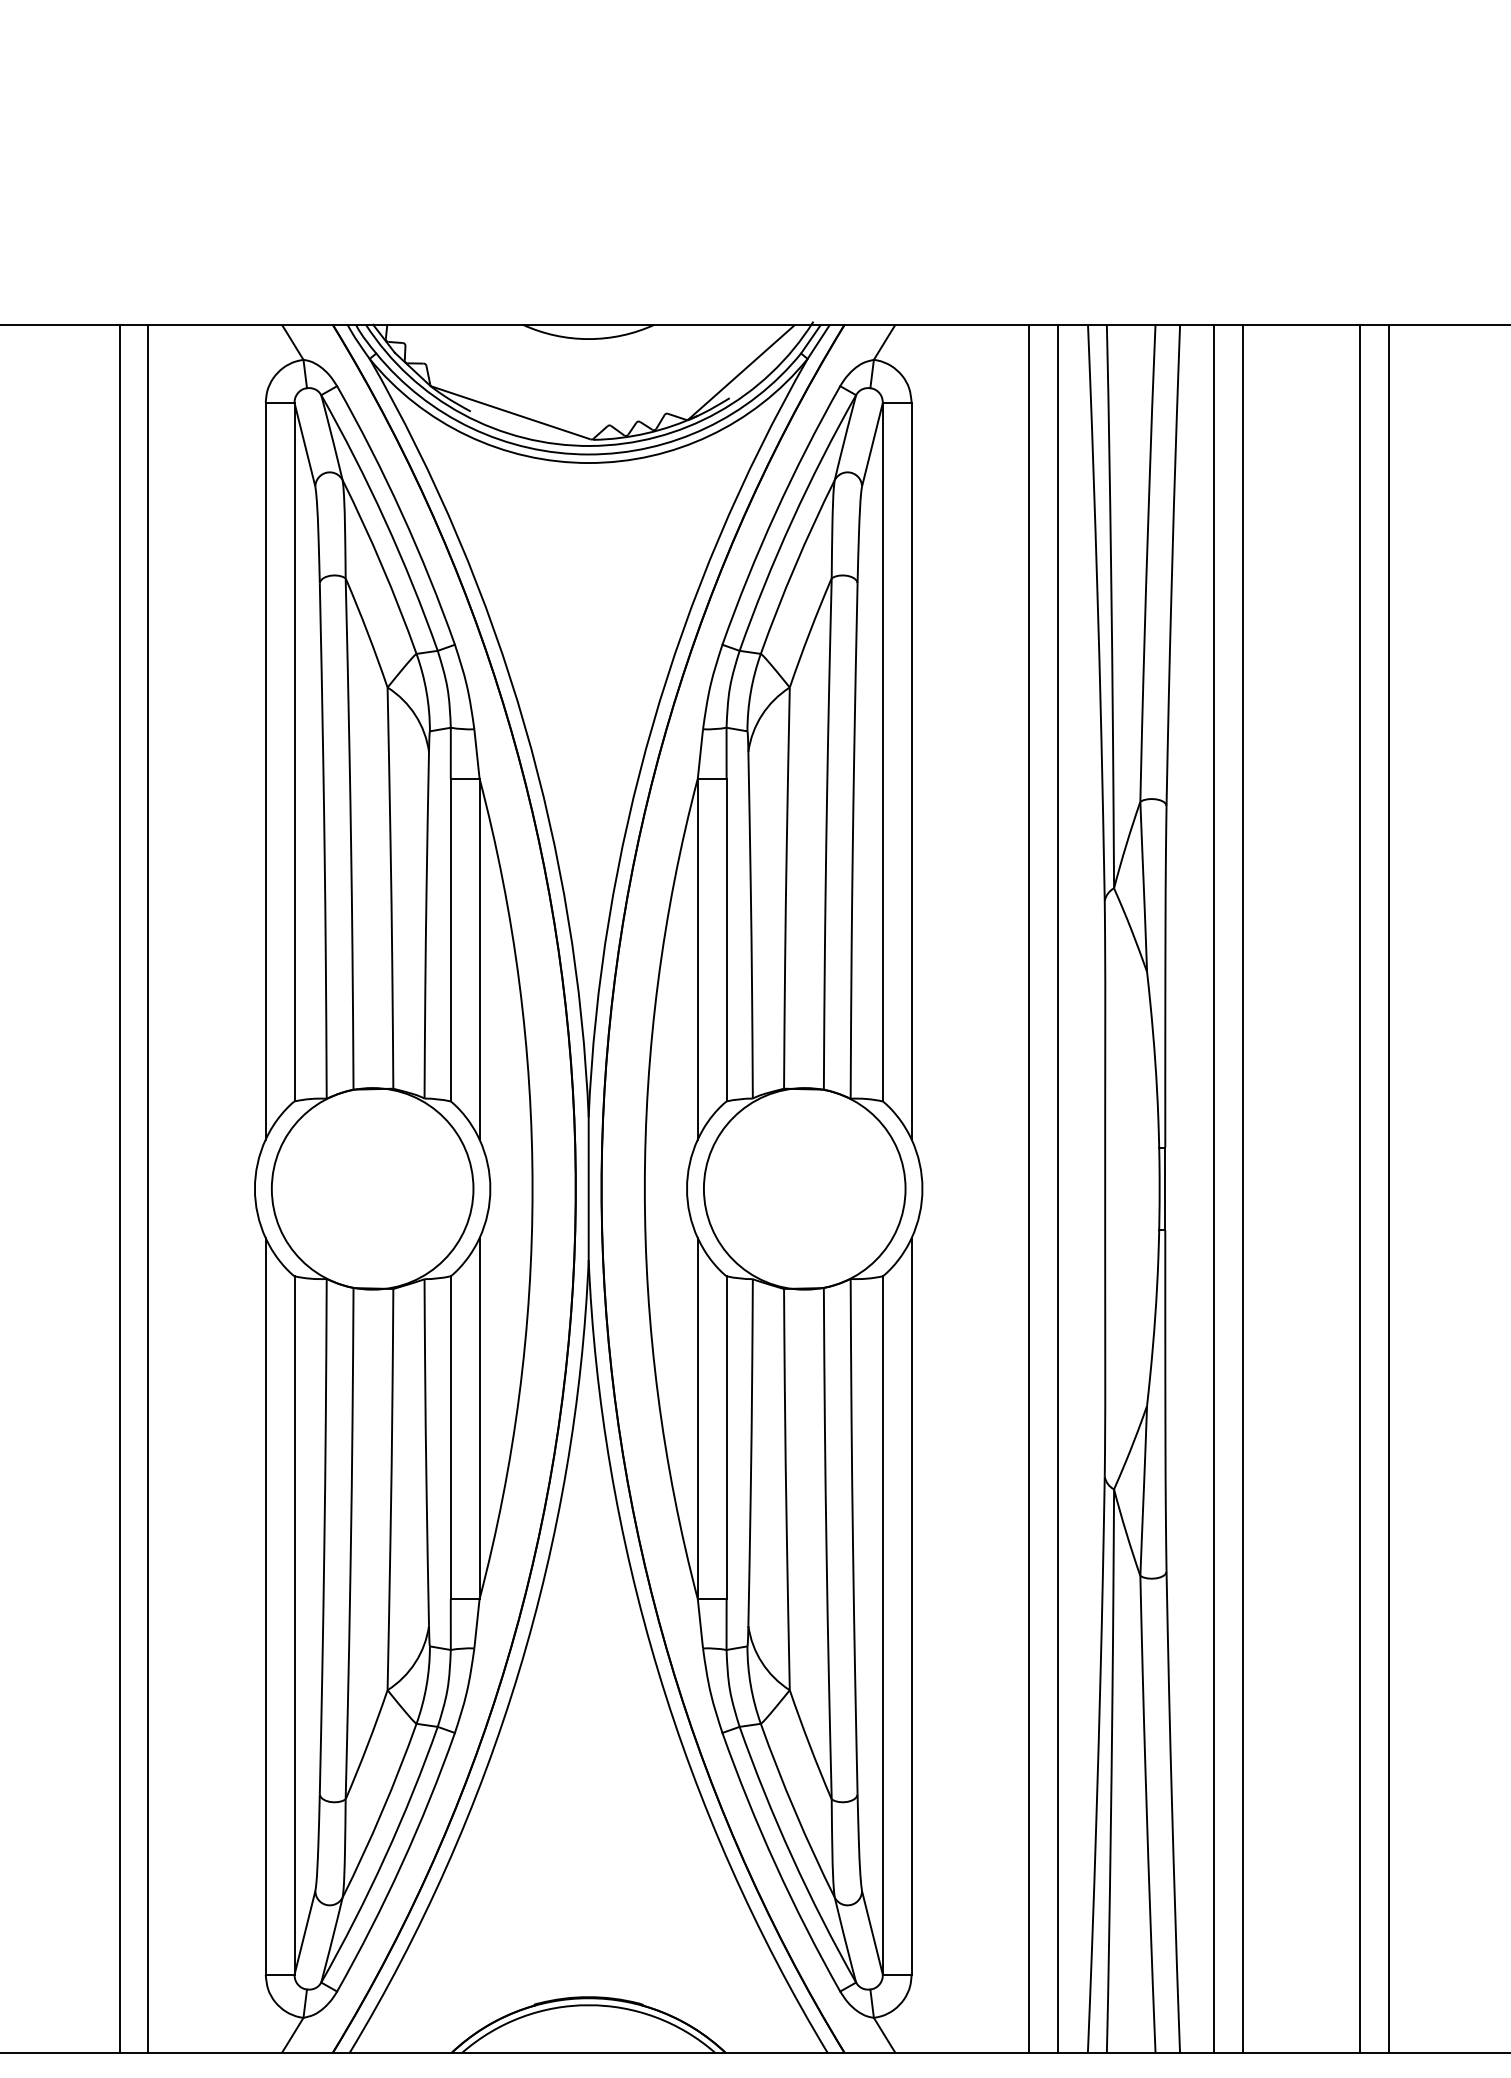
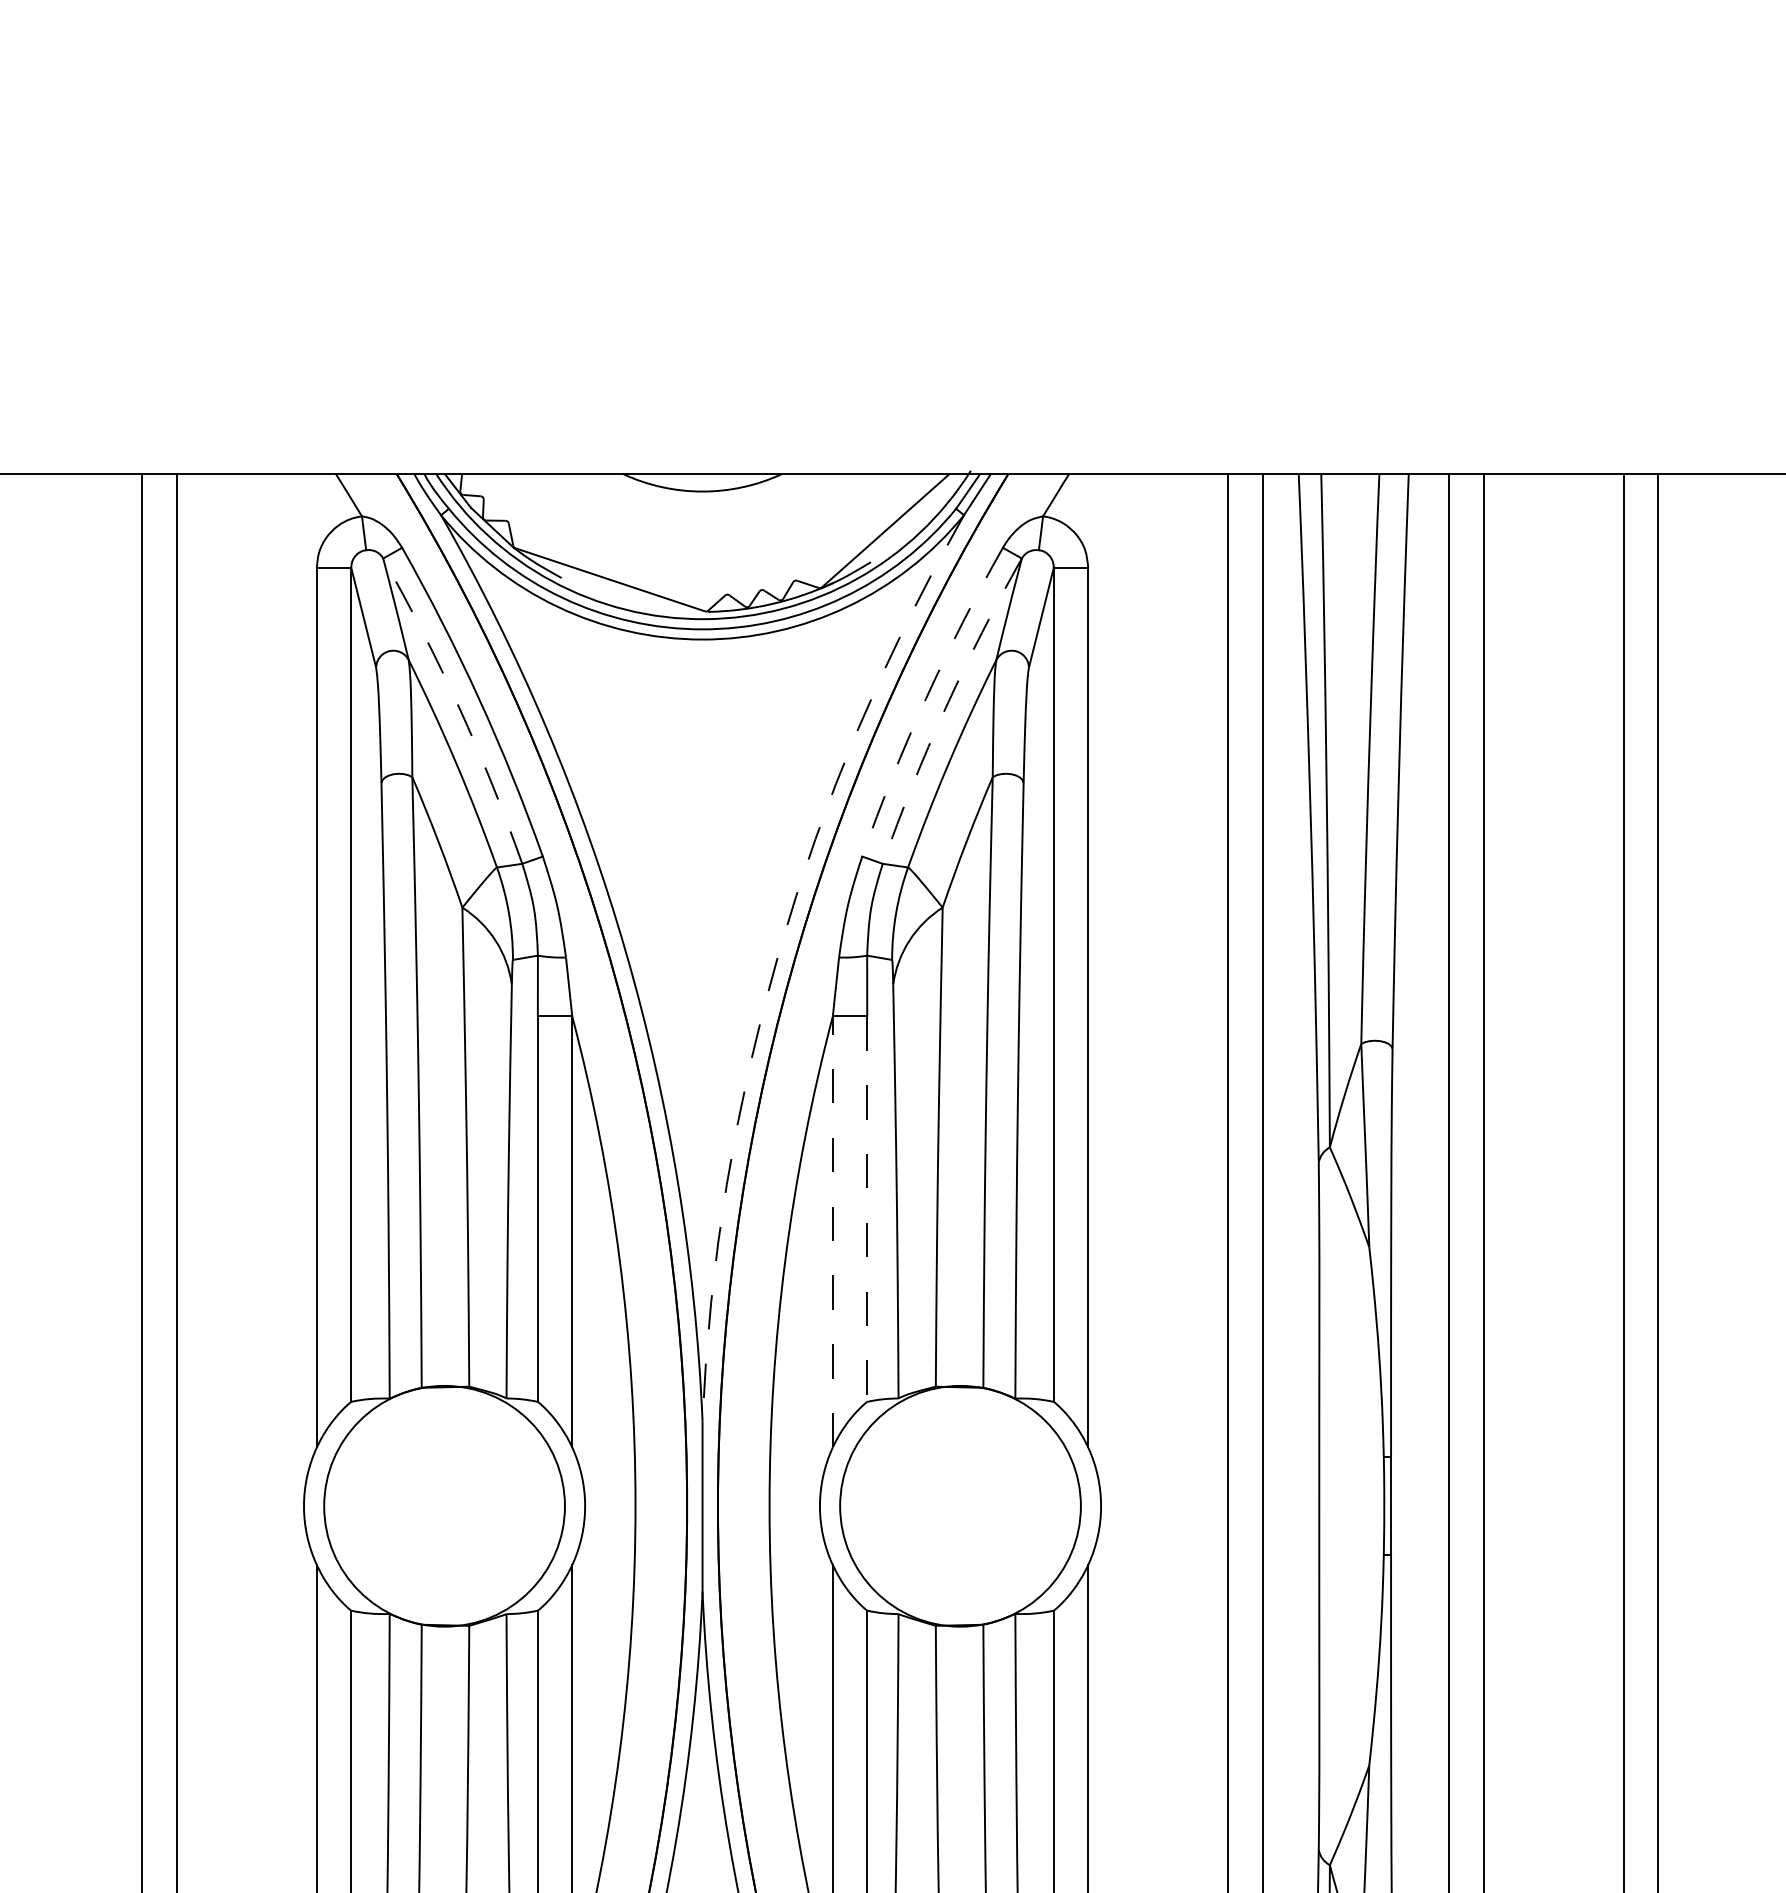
arc: (775, 512) -> (925, 698), solid -> dashed
arc: (385, 520) -> (459, 708), solid -> dashed
arc: (792, 520) -> (945, 708), solid -> dashed
arc: (652, 725) -> (778, 952), solid -> dashed
line: (726, 940) -> (867, 1209), solid -> dashed
line: (697, 959) -> (832, 1232), solid -> dashed

